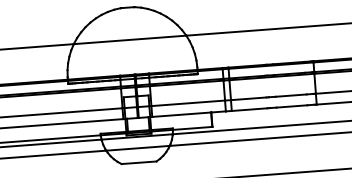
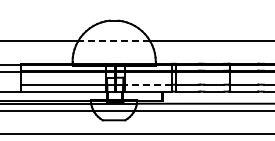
line: (129, 40) -> (113, 41), solid -> dashed
line: (188, 102) -> (148, 84), solid -> dashed

